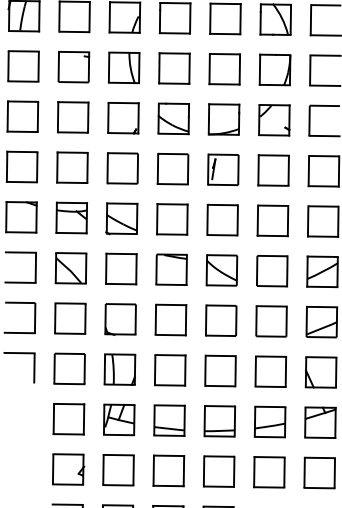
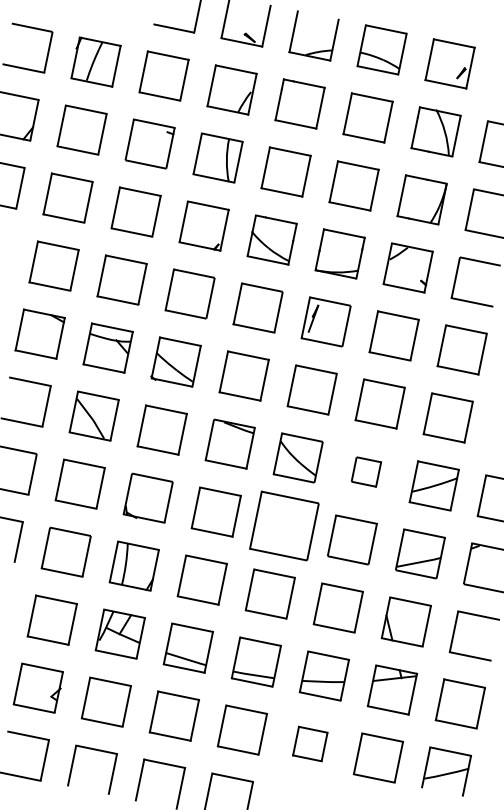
part: (272, 270) -> (366, 471), size x0.6
part: (220, 320) -> (283, 525), size x1.4
part: (268, 472) -> (309, 743), size x0.7

